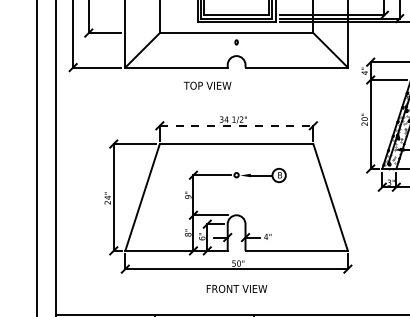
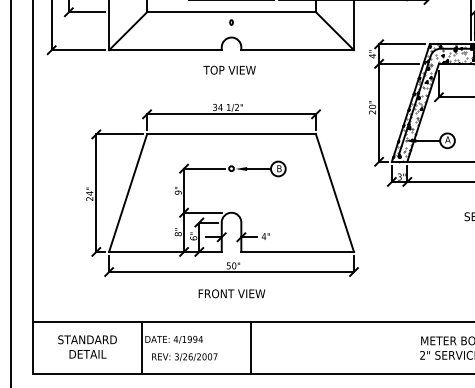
text: (207, 85) -> (229, 69), moved
line: (237, 125) -> (232, 114), dashed -> solid

